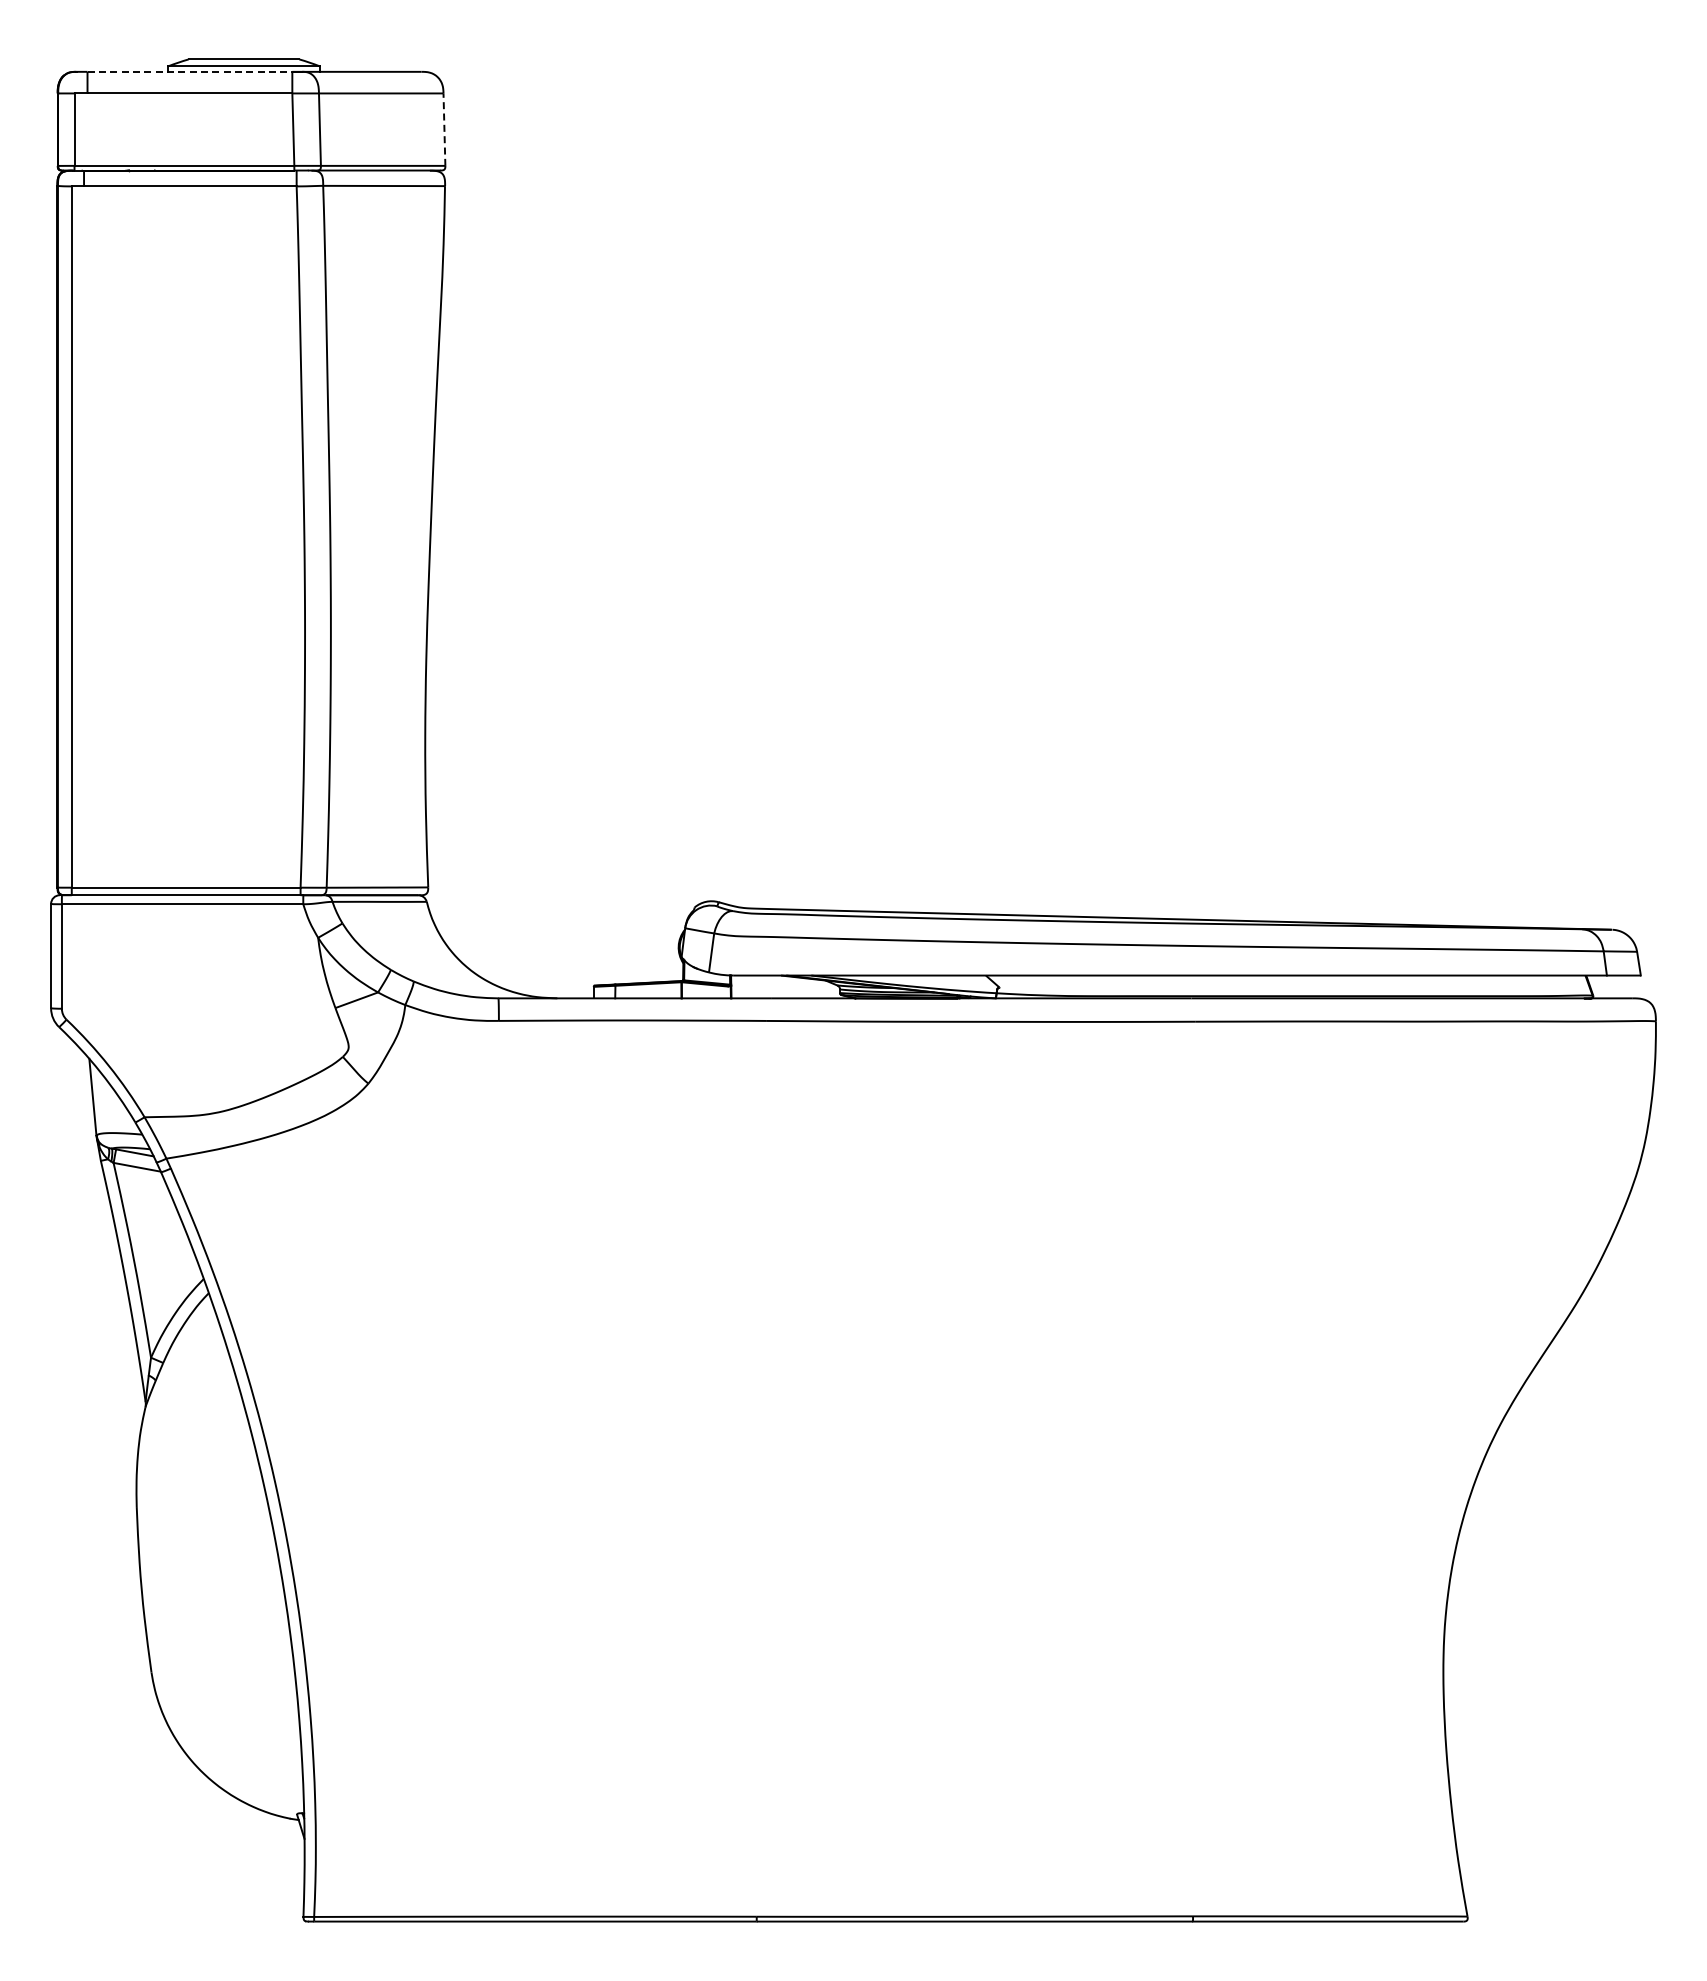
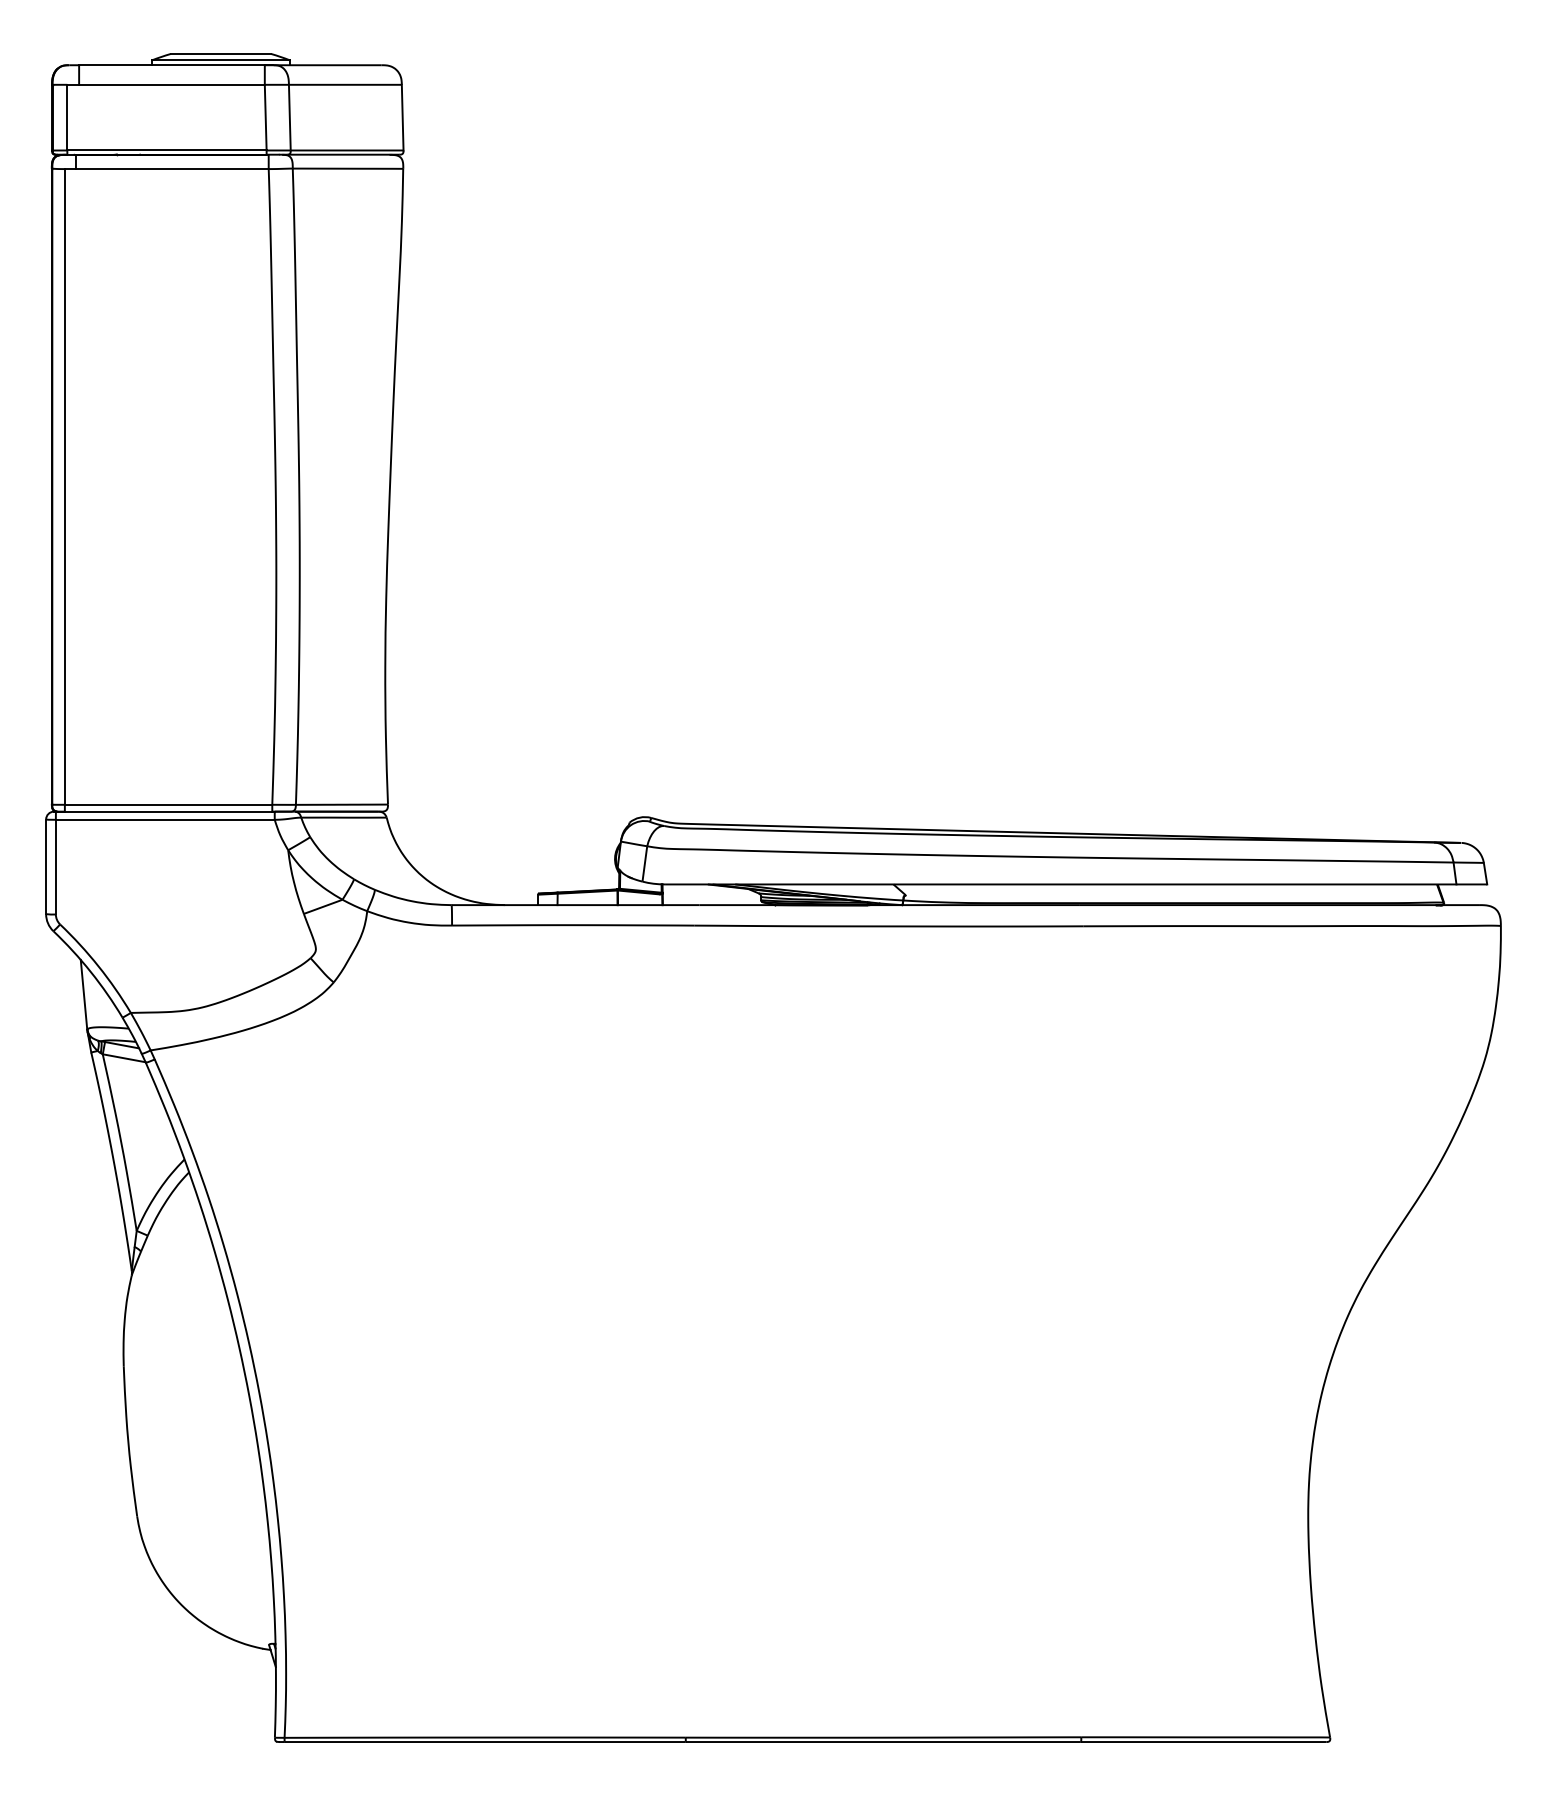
line: (190, 71) -> (172, 64), dashed -> solid
line: (444, 129) -> (402, 117), dashed -> solid

